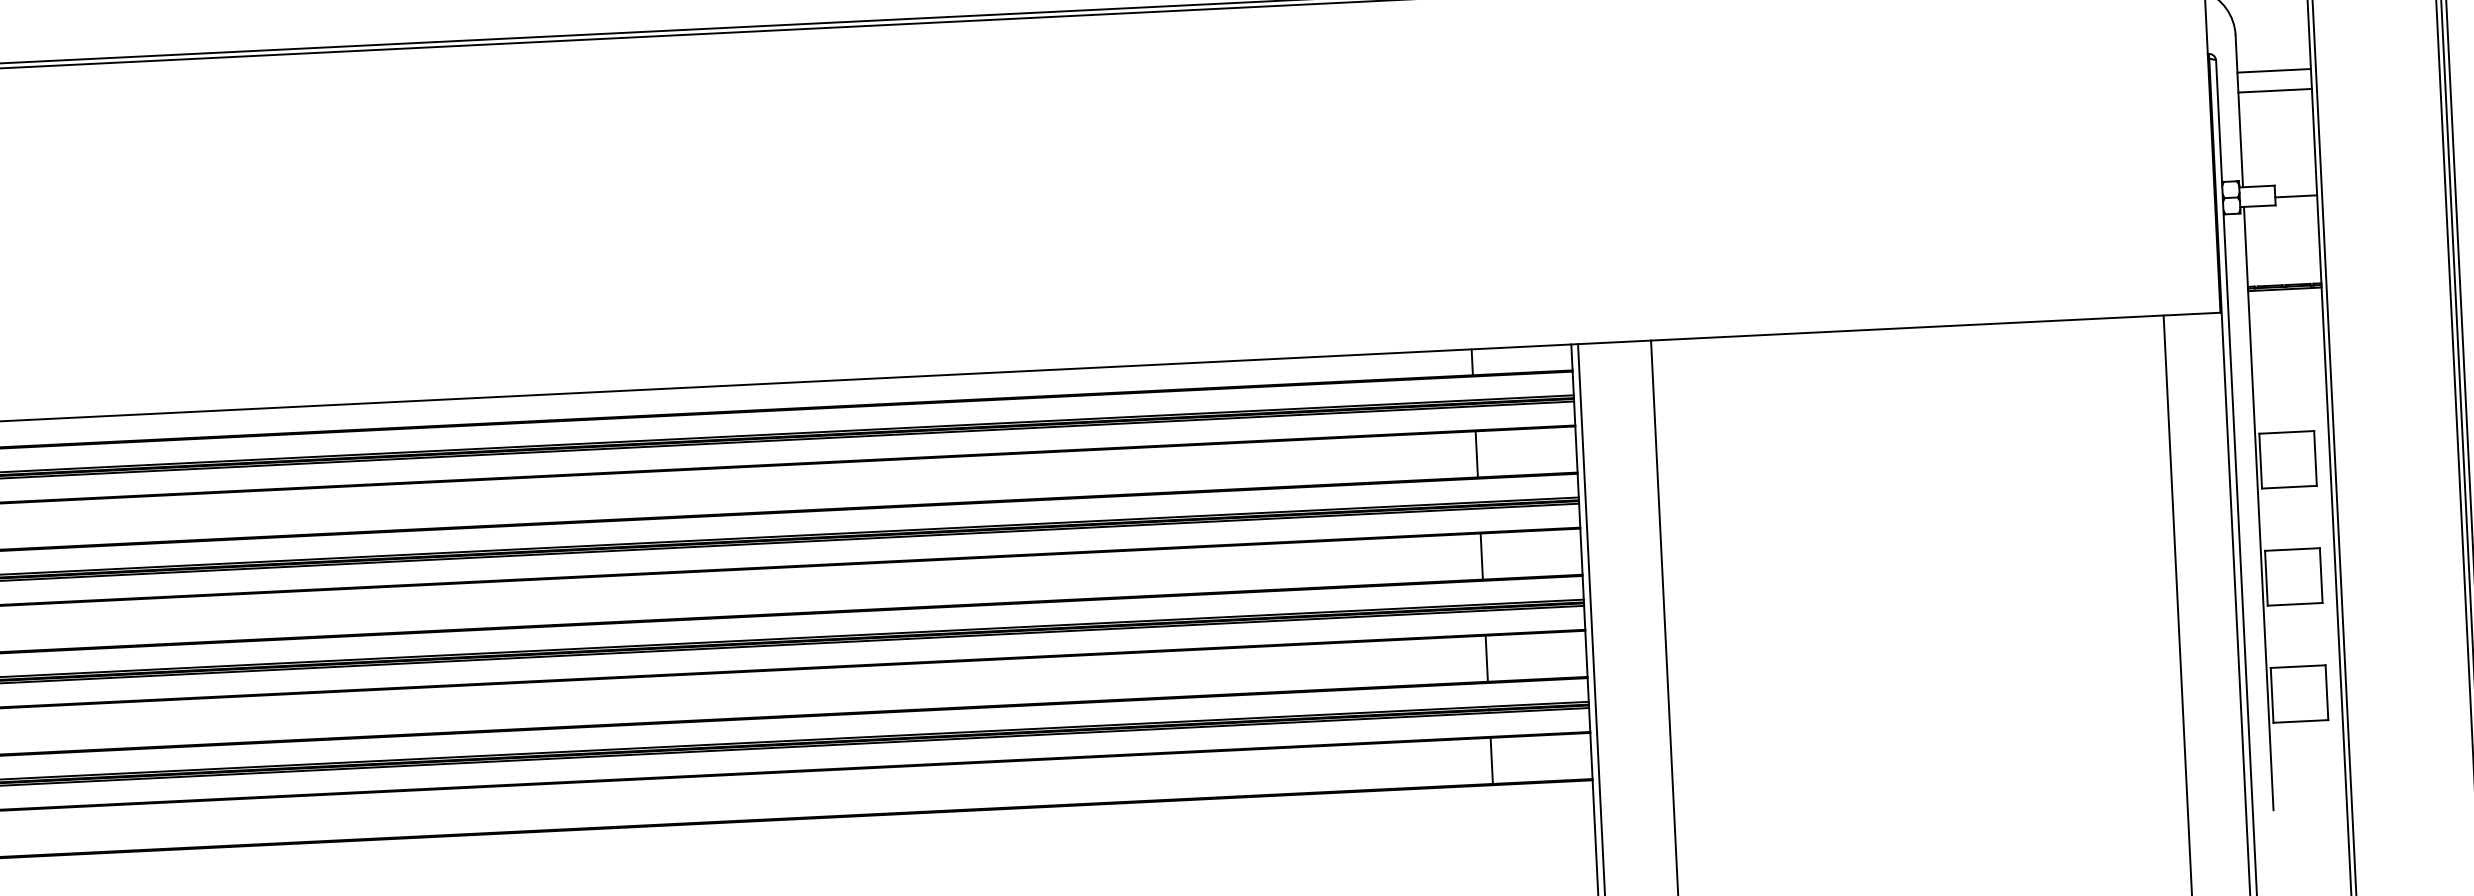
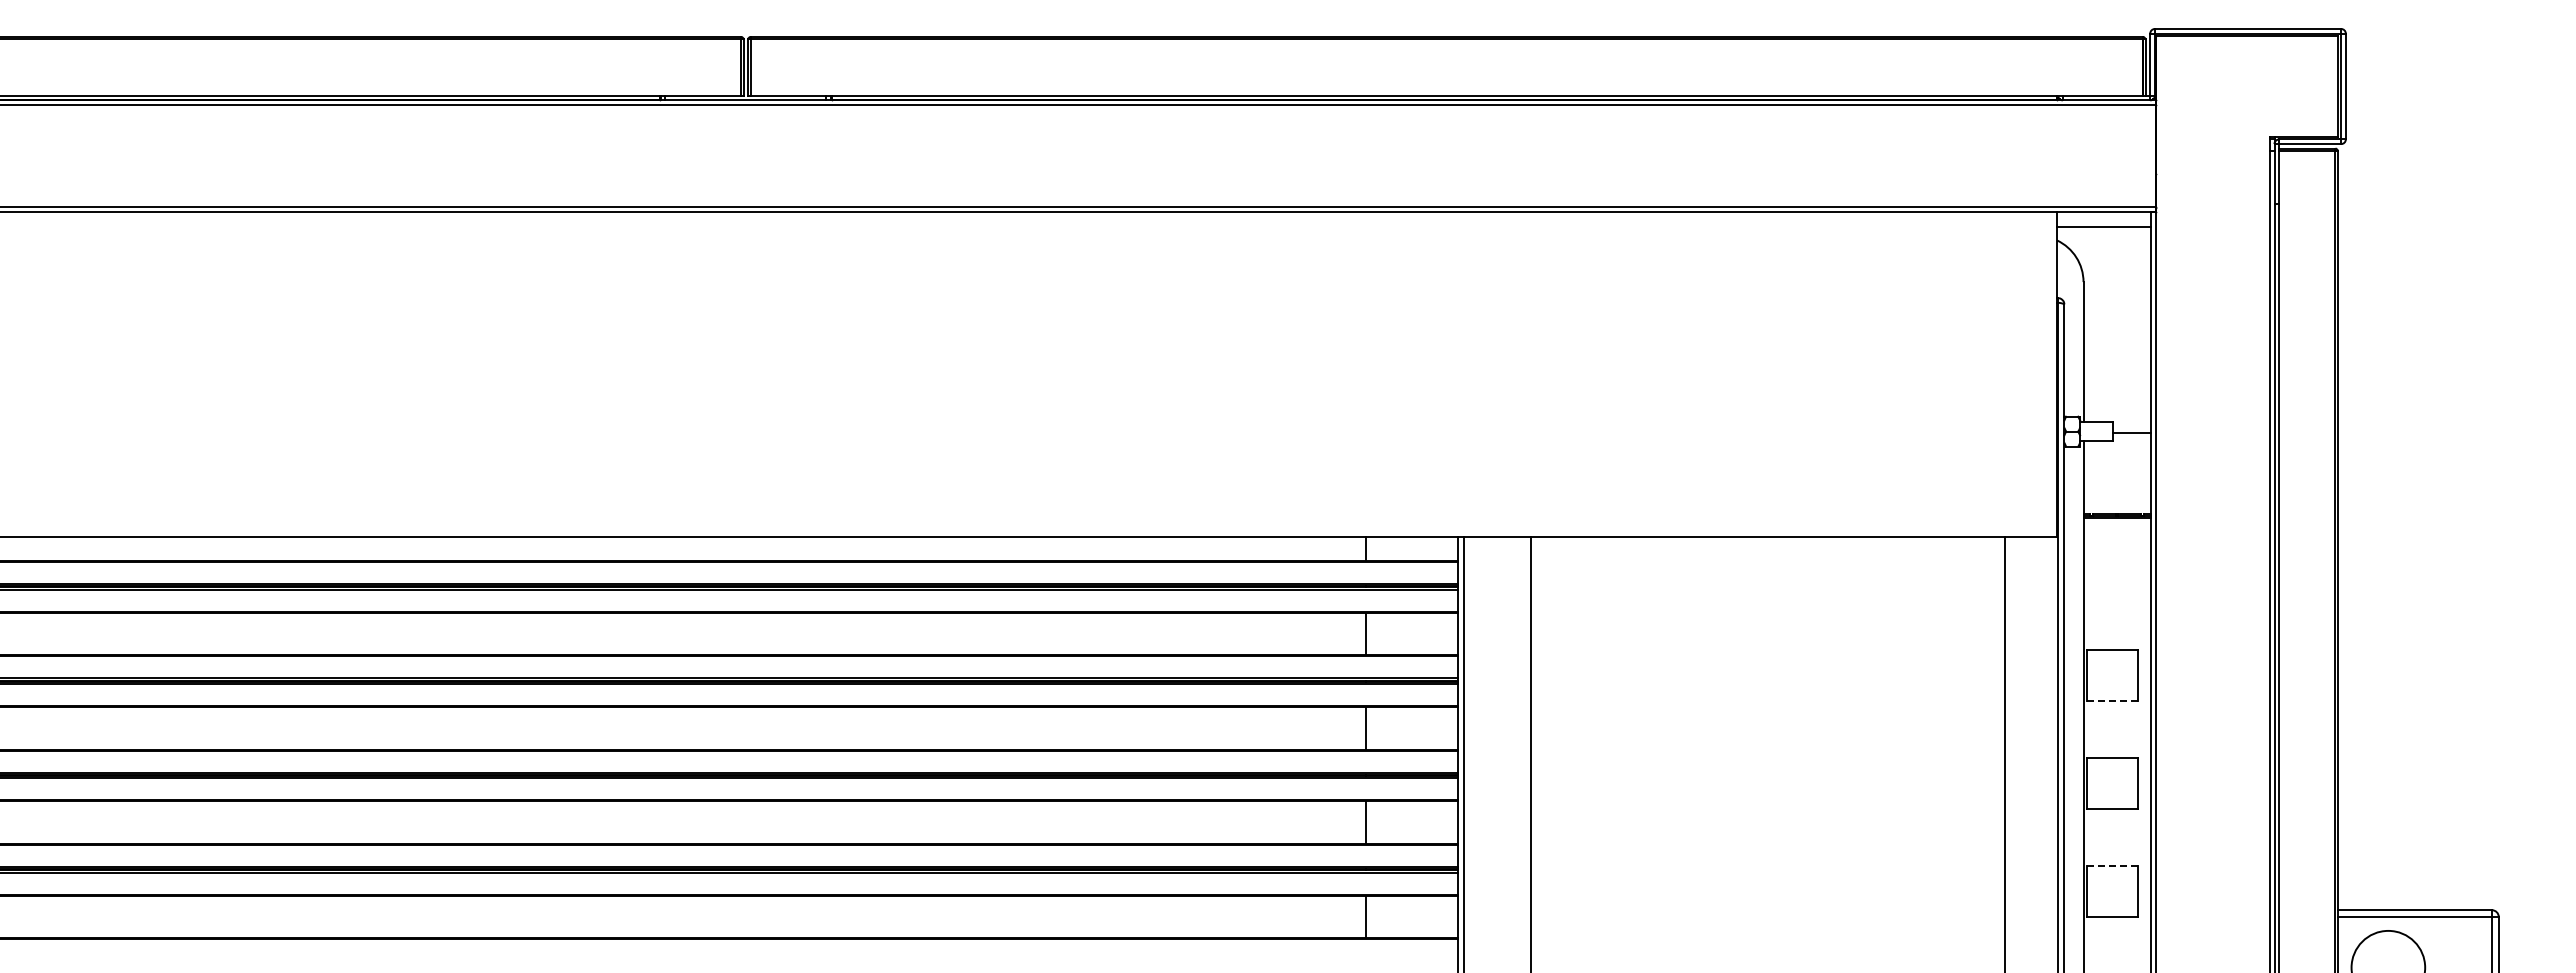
line: (2274, 70) -> (2117, 316), removed
line: (2275, 91) -> (2117, 335), removed
line: (2290, 486) -> (2113, 700), solid -> dashed
line: (2297, 666) -> (2112, 866), solid -> dashed

